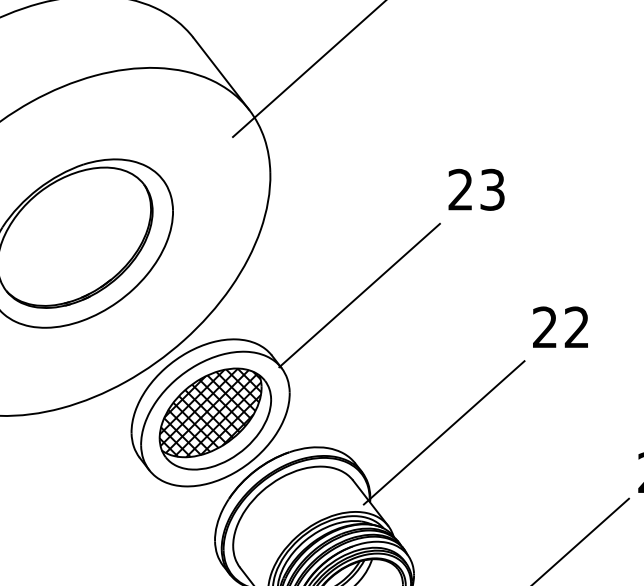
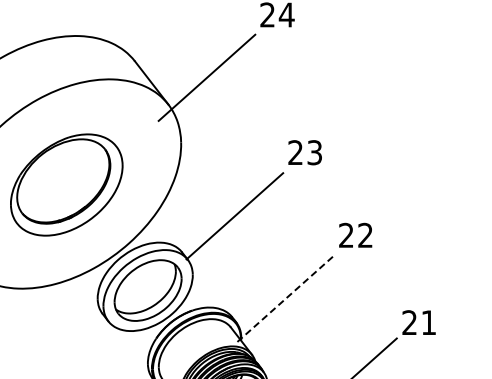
hatch: (211, 412) -> (145, 286), removed
line: (443, 432) -> (285, 298), solid -> dashed

